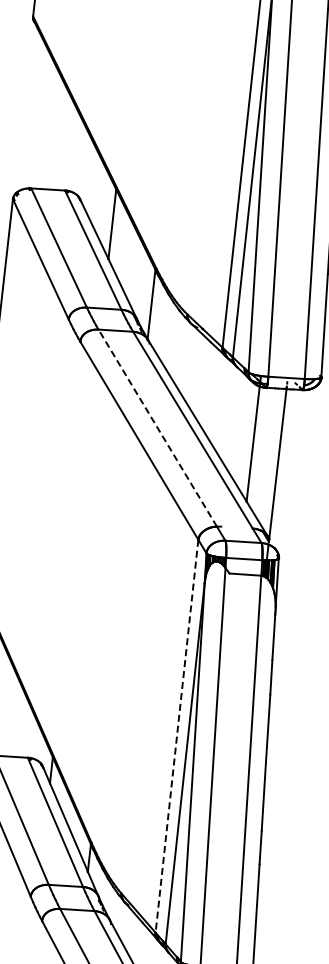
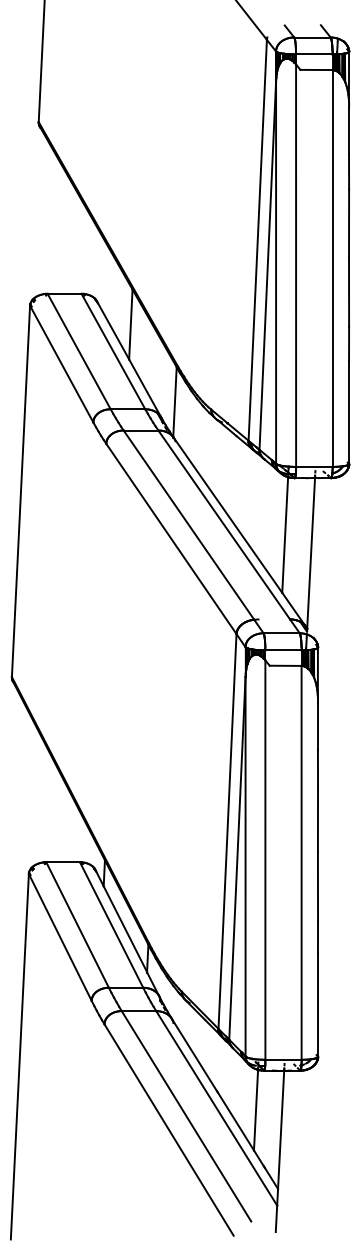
line: (157, 428) -> (188, 525), dashed -> solid
line: (176, 736) -> (227, 831), dashed -> solid

